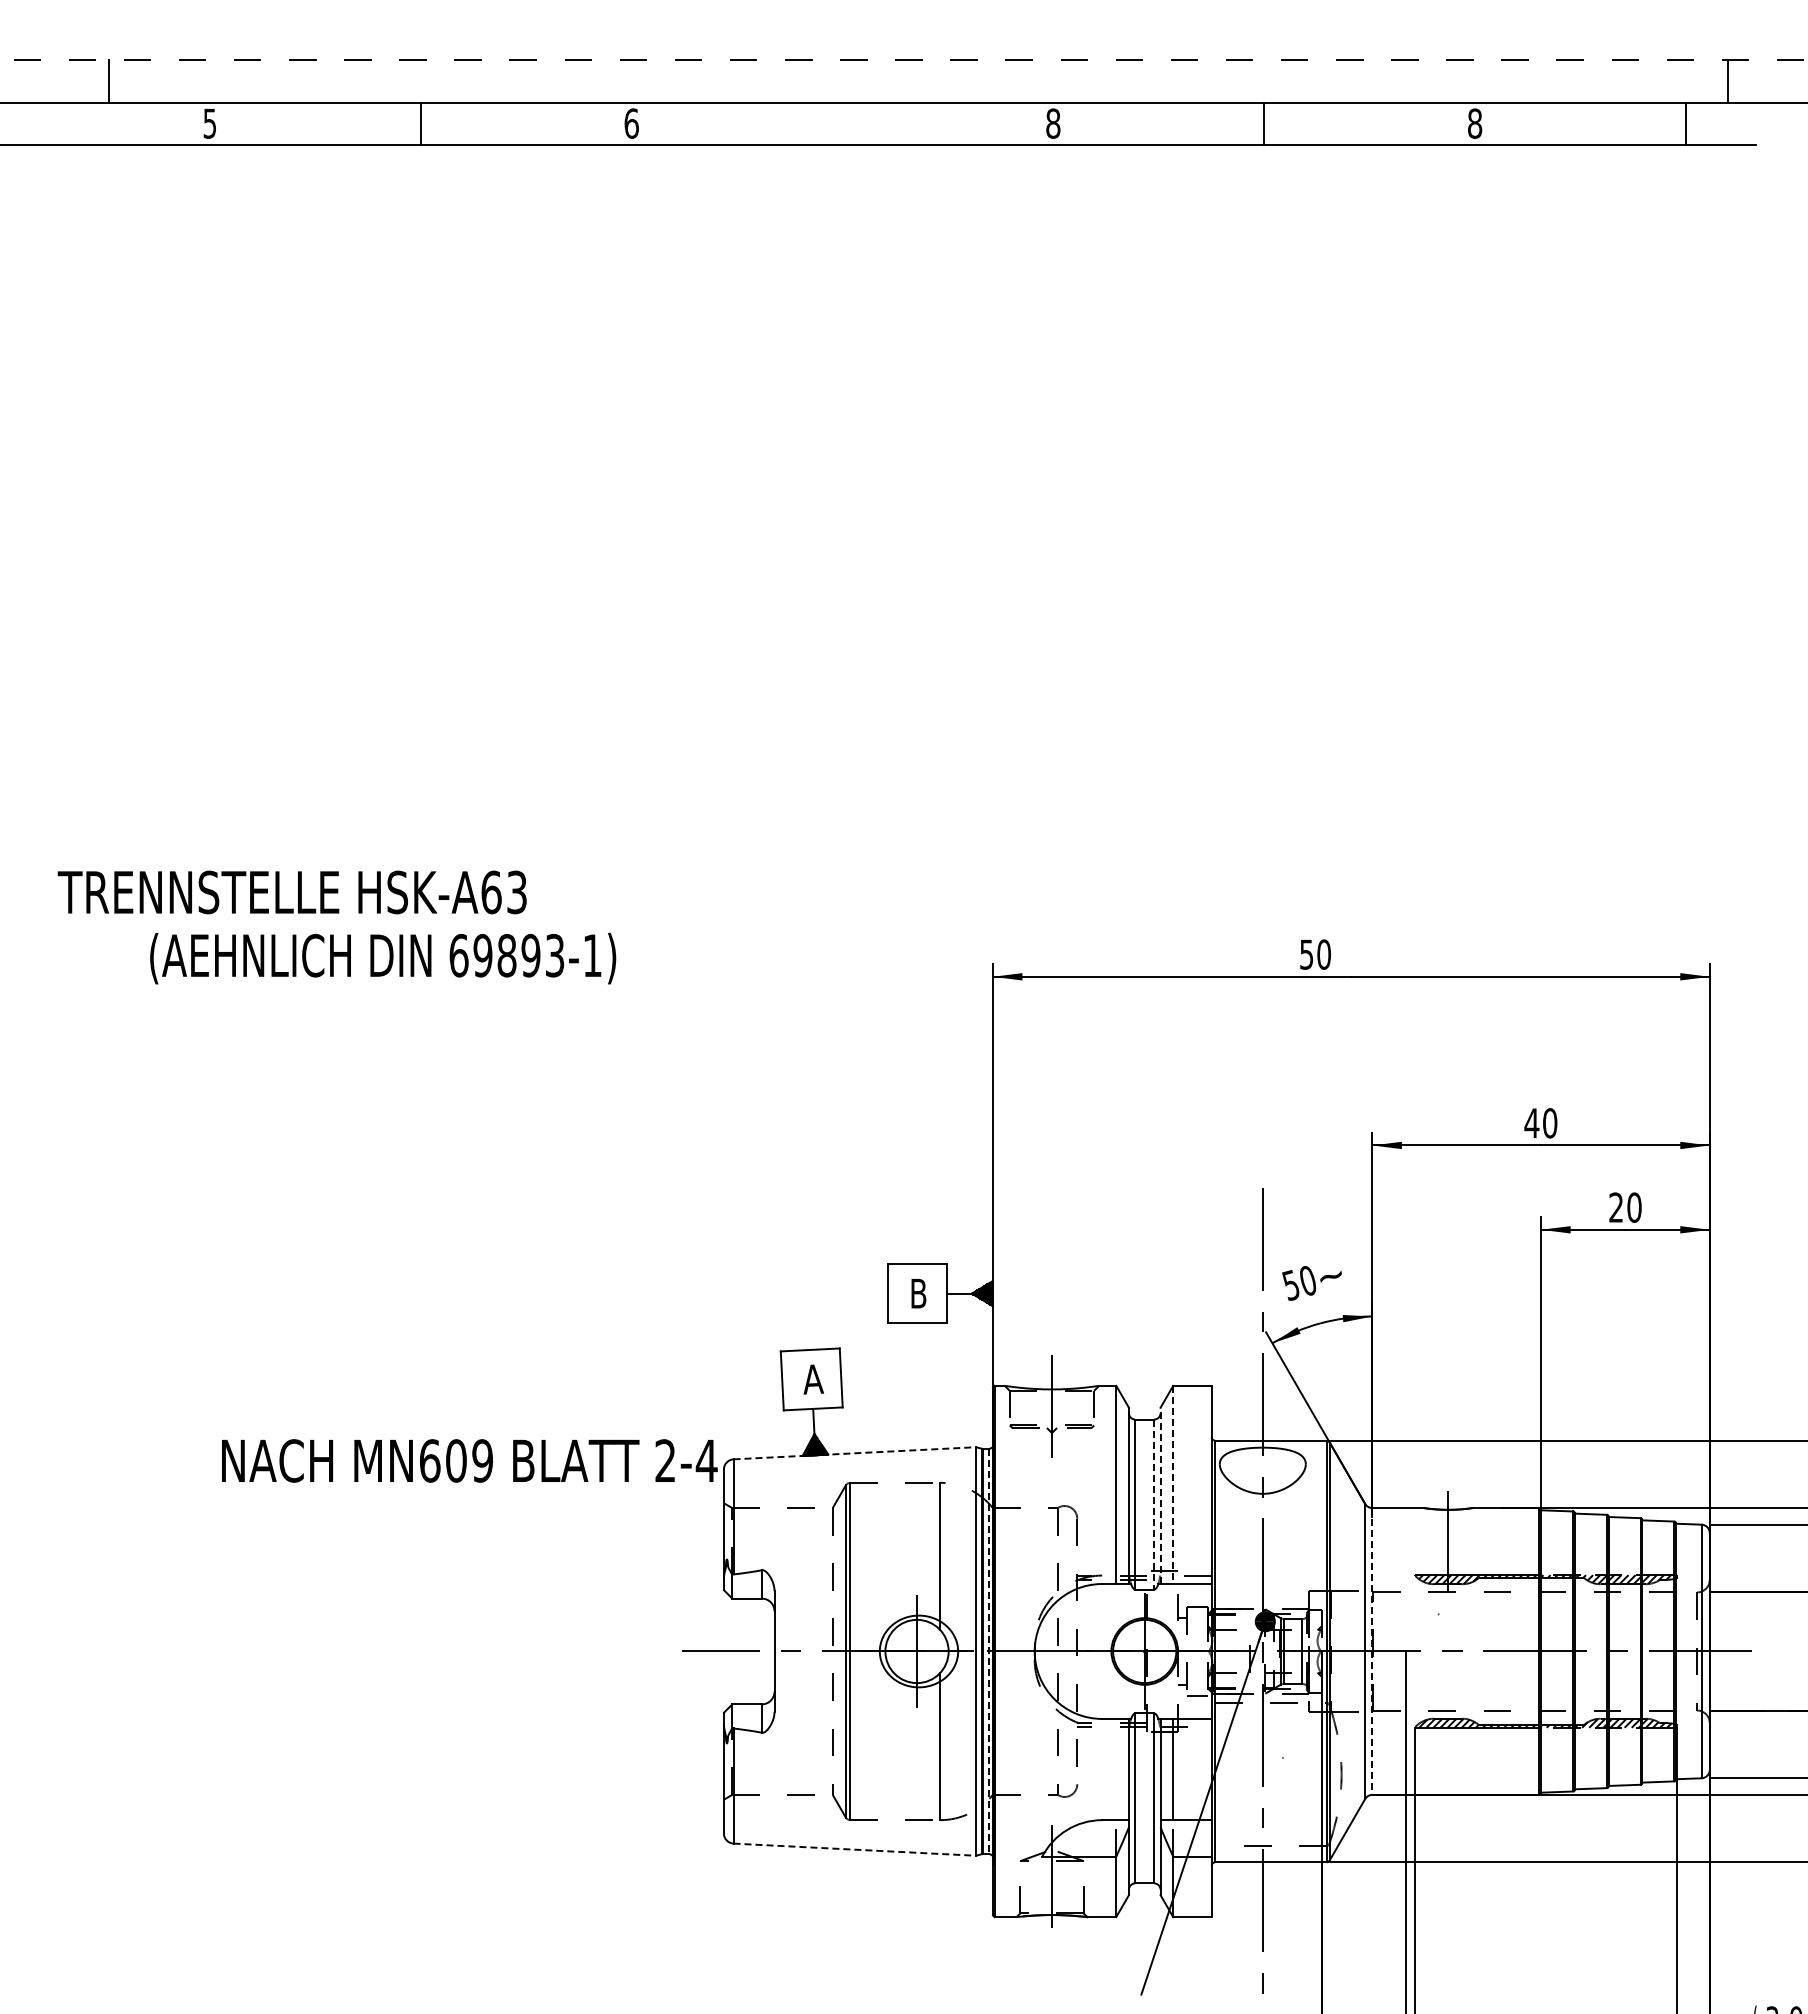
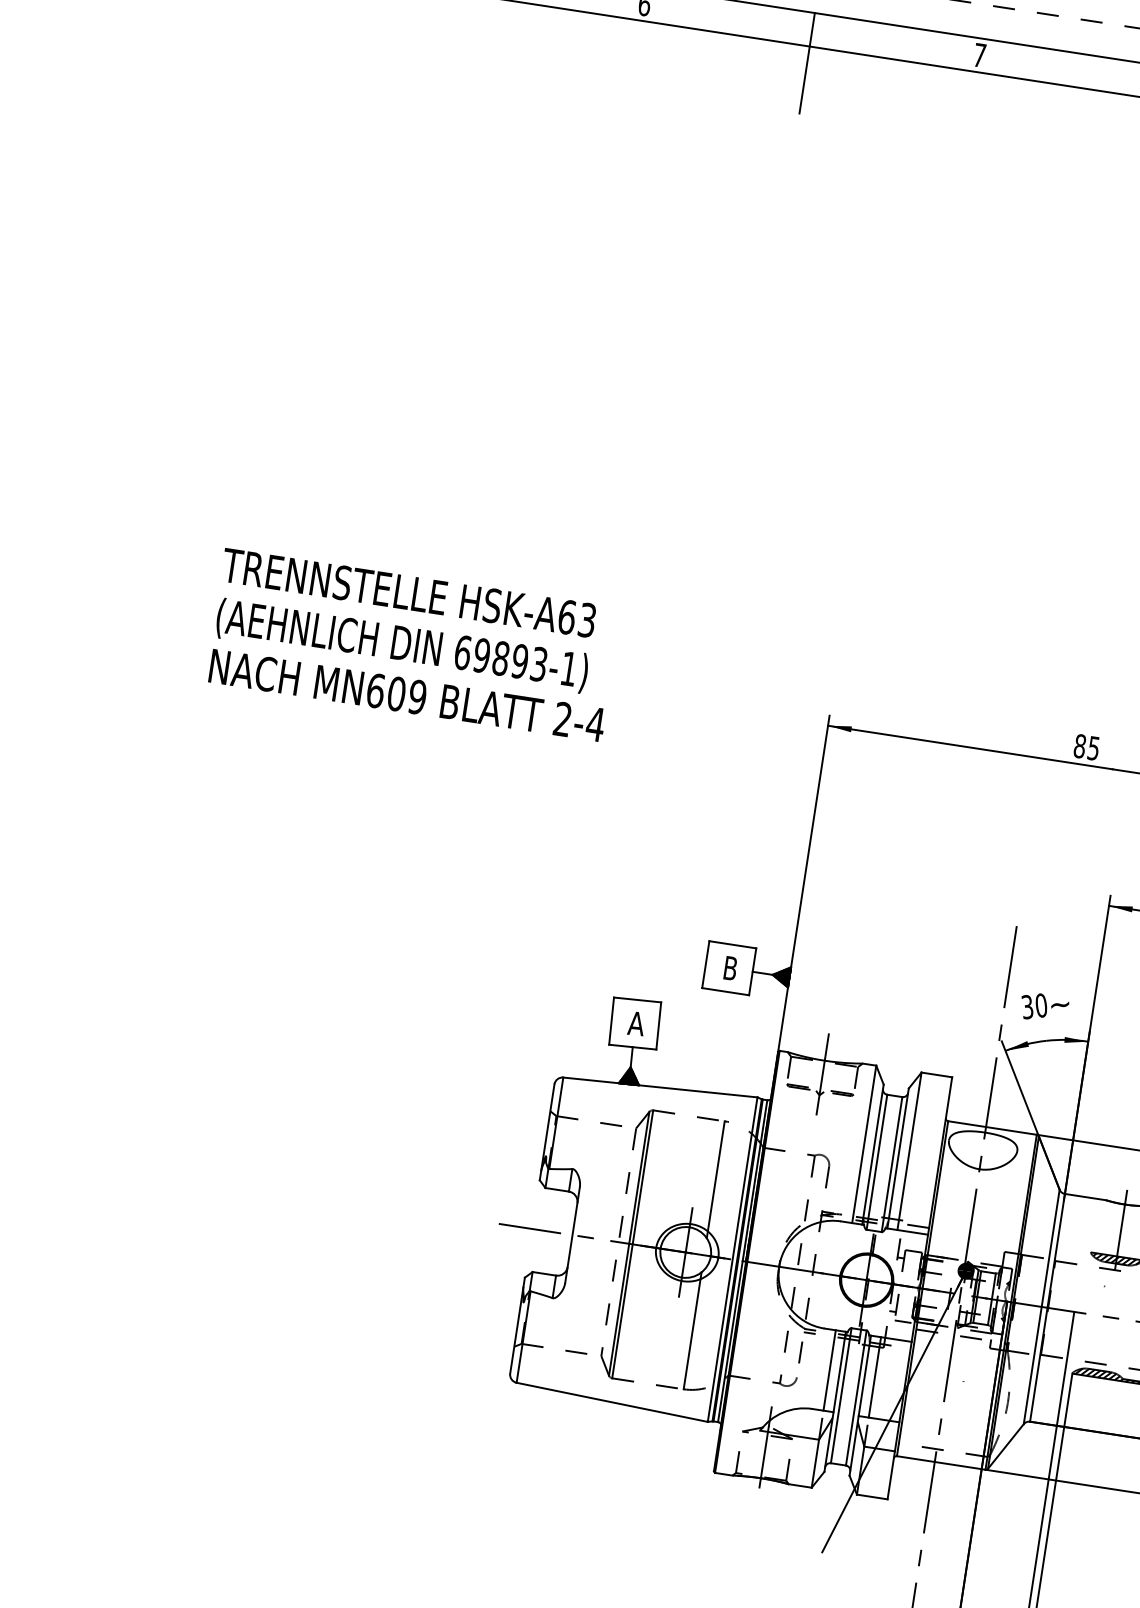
text: (1053, 123) -> (979, 55), 8 -> 7
line: (842, 165) -> (807, 63), added
text: (291, 892) -> (408, 592), moved
text: (1315, 954) -> (1086, 747), 50 -> 85
text: (383, 958) -> (402, 645), moved
text: (1290, 1285) -> (1026, 1007), 50 -> 30
line: (855, 1453) -> (660, 1087), dashed -> solid
text: (469, 1460) -> (407, 695), moved
line: (1173, 1485) -> (909, 1151), dashed -> solid
line: (1160, 1495) -> (898, 1158), dashed -> solid
line: (1154, 1504) -> (892, 1164), dashed -> solid
line: (988, 1651) -> (742, 1261), dashed -> solid
line: (1372, 1651) -> (1047, 1307), dashed -> solid
line: (1116, 1769) -> (829, 1370), added
line: (855, 1849) -> (612, 1402), dashed -> solid

